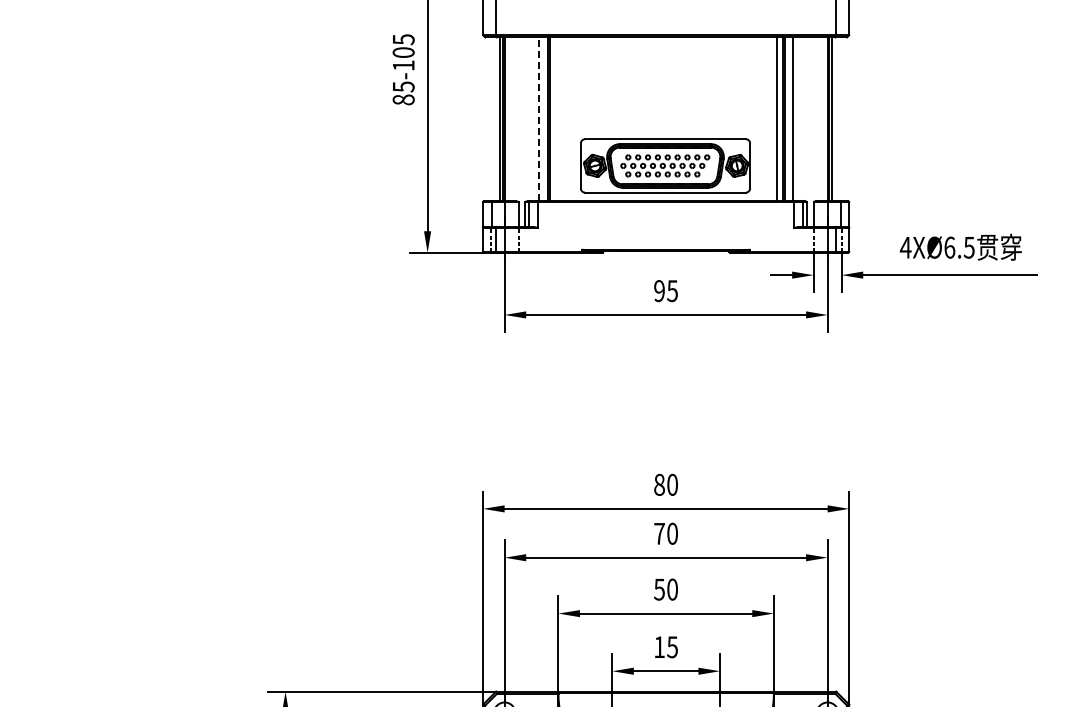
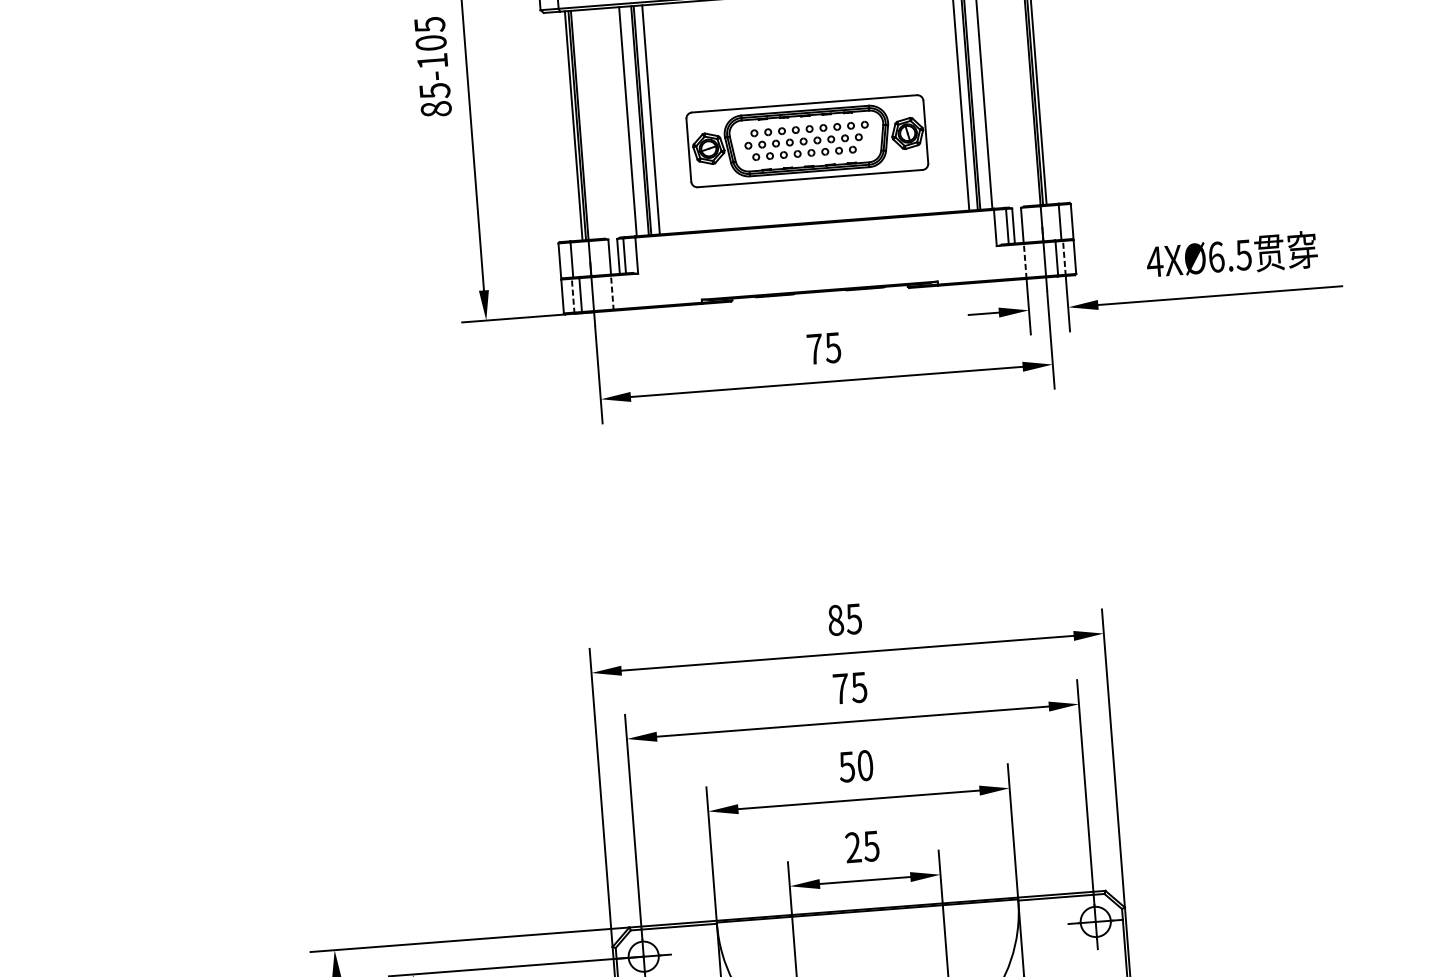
line: (539, 119) -> (628, 121), dashed -> solid
line: (555, 119) -> (650, 120), added
part: (665, 165) -> (807, 140), moved
text: (659, 291) -> (814, 349), 95 -> 75
text: (672, 484) -> (853, 618), 80 -> 85
text: (672, 533) -> (859, 687), 70 -> 75
text: (659, 646) -> (853, 846), 15 -> 25

